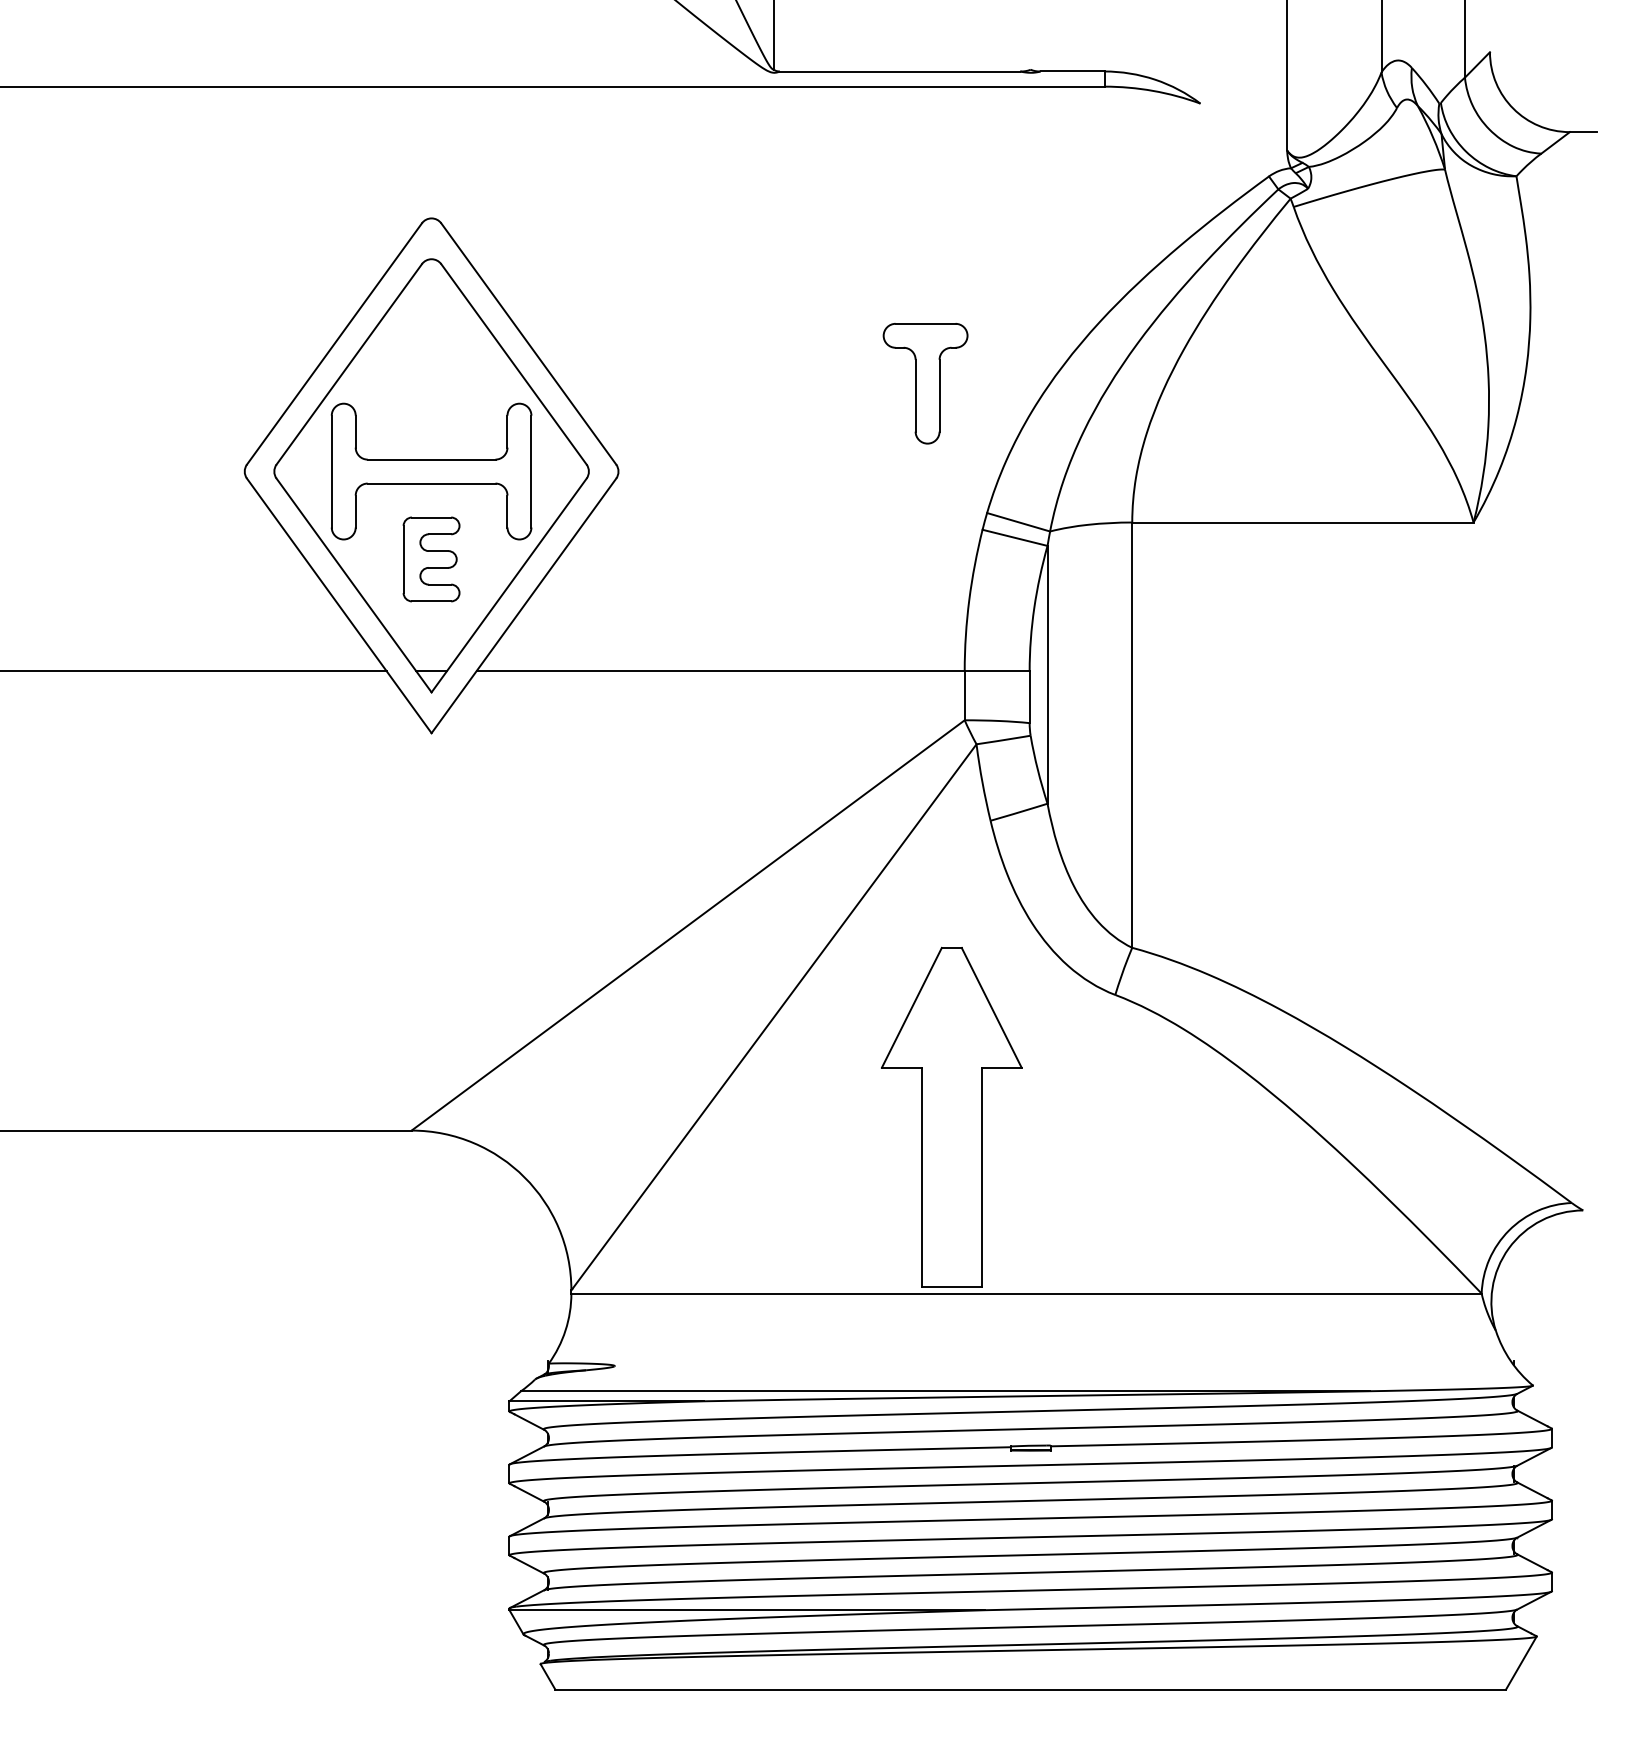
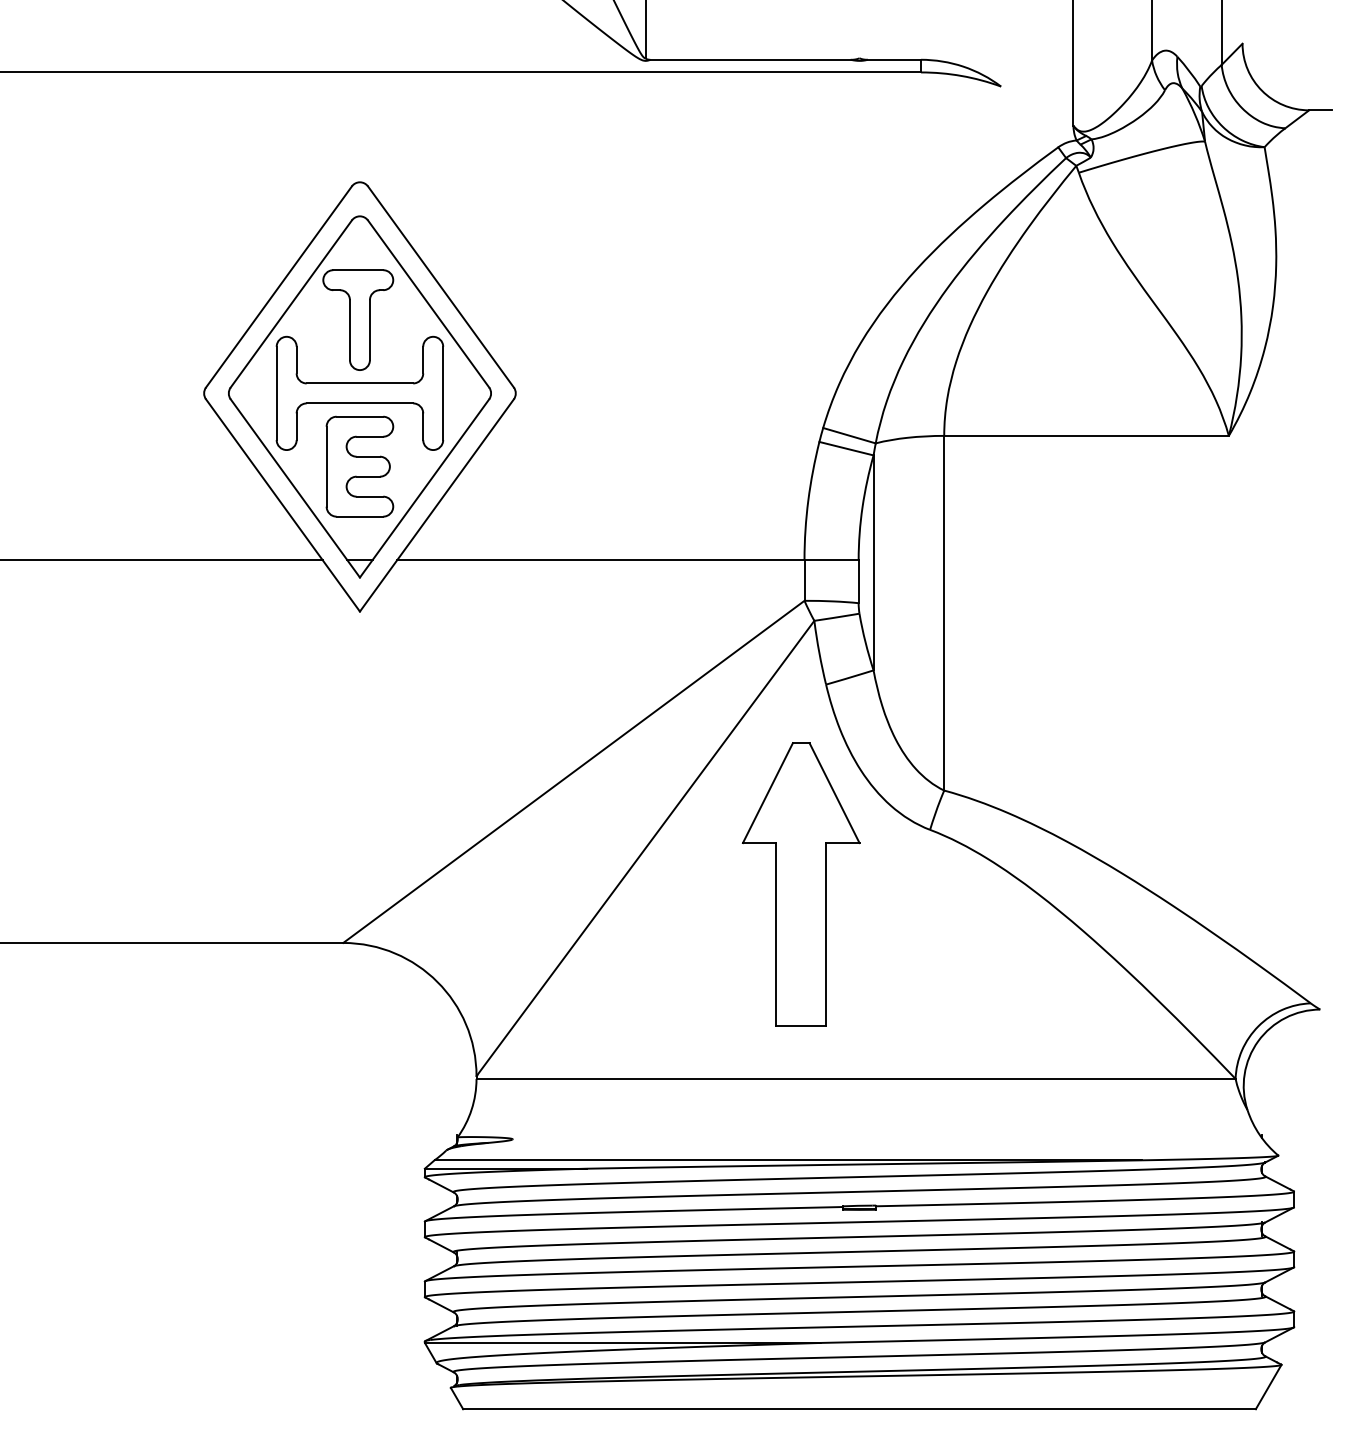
part: (925, 383) -> (358, 319), moved
part: (431, 559) -> (359, 466), size x1.43
part: (951, 1116) -> (800, 883), moved

